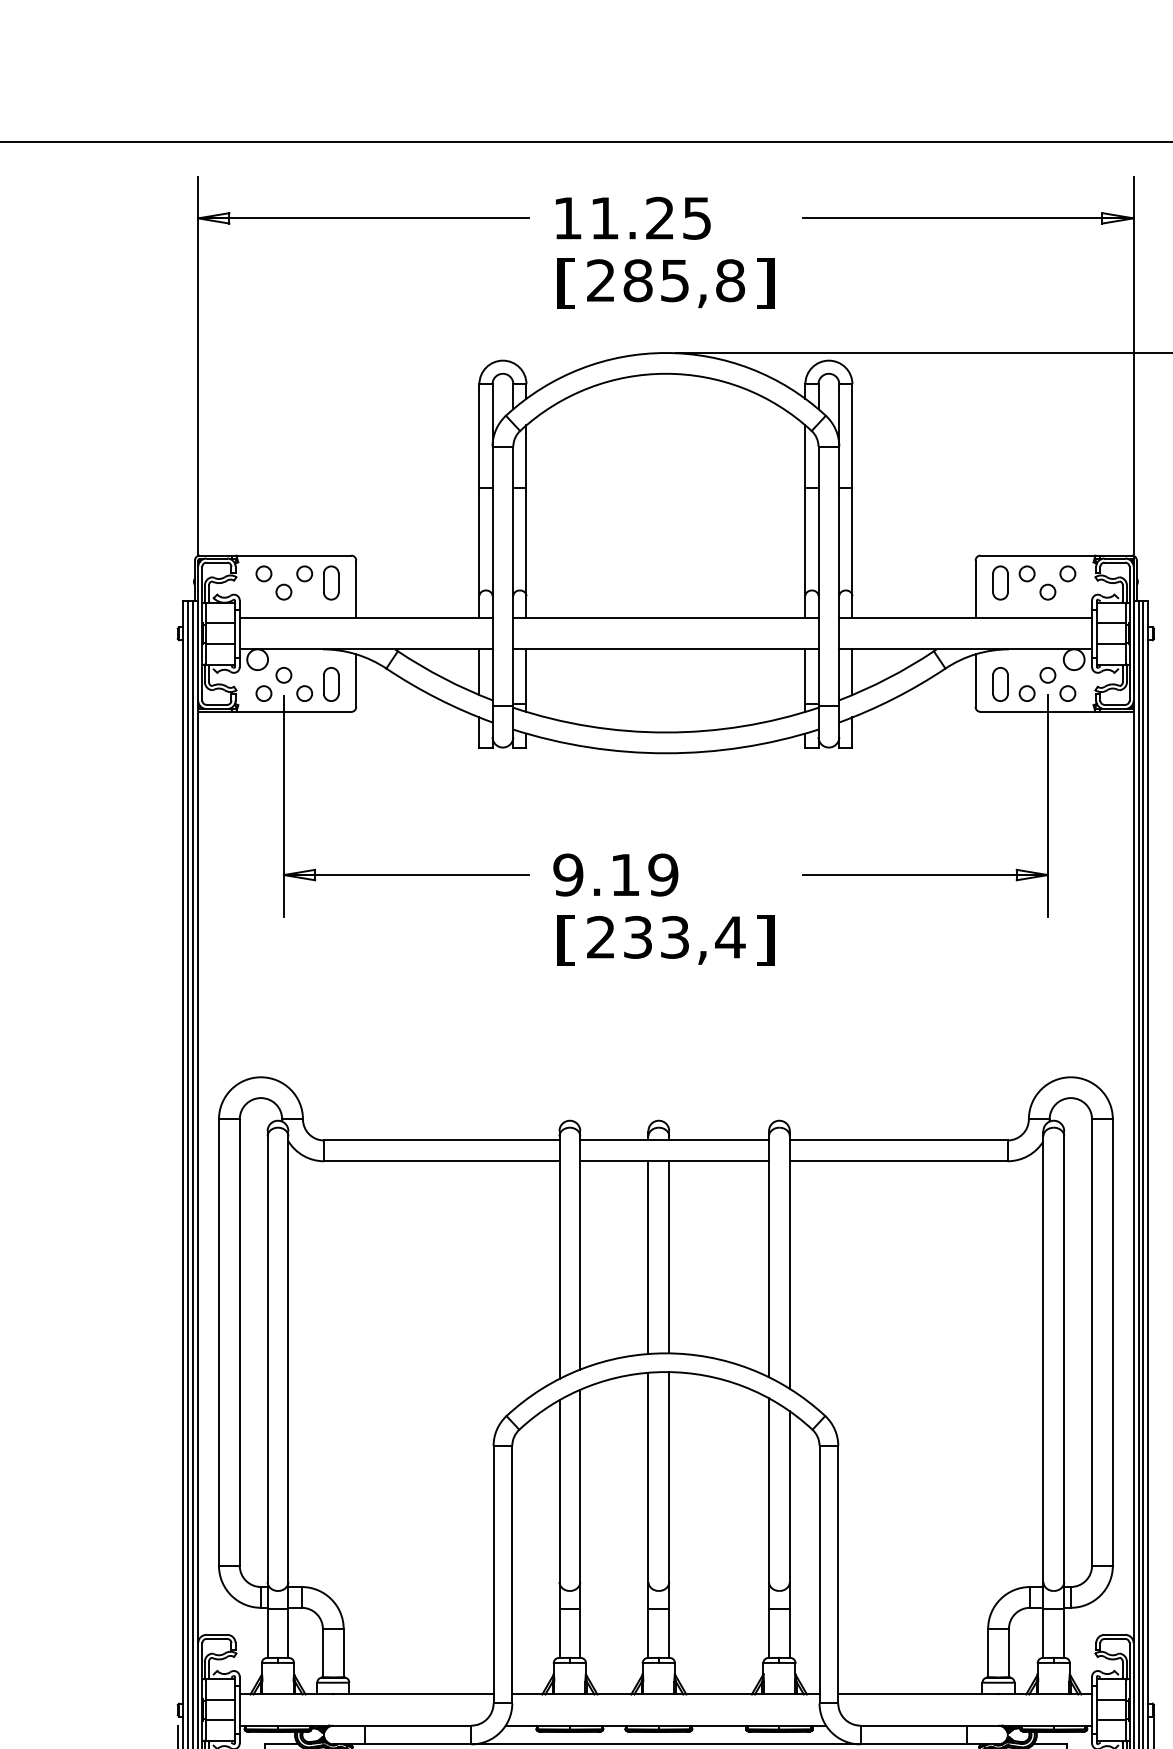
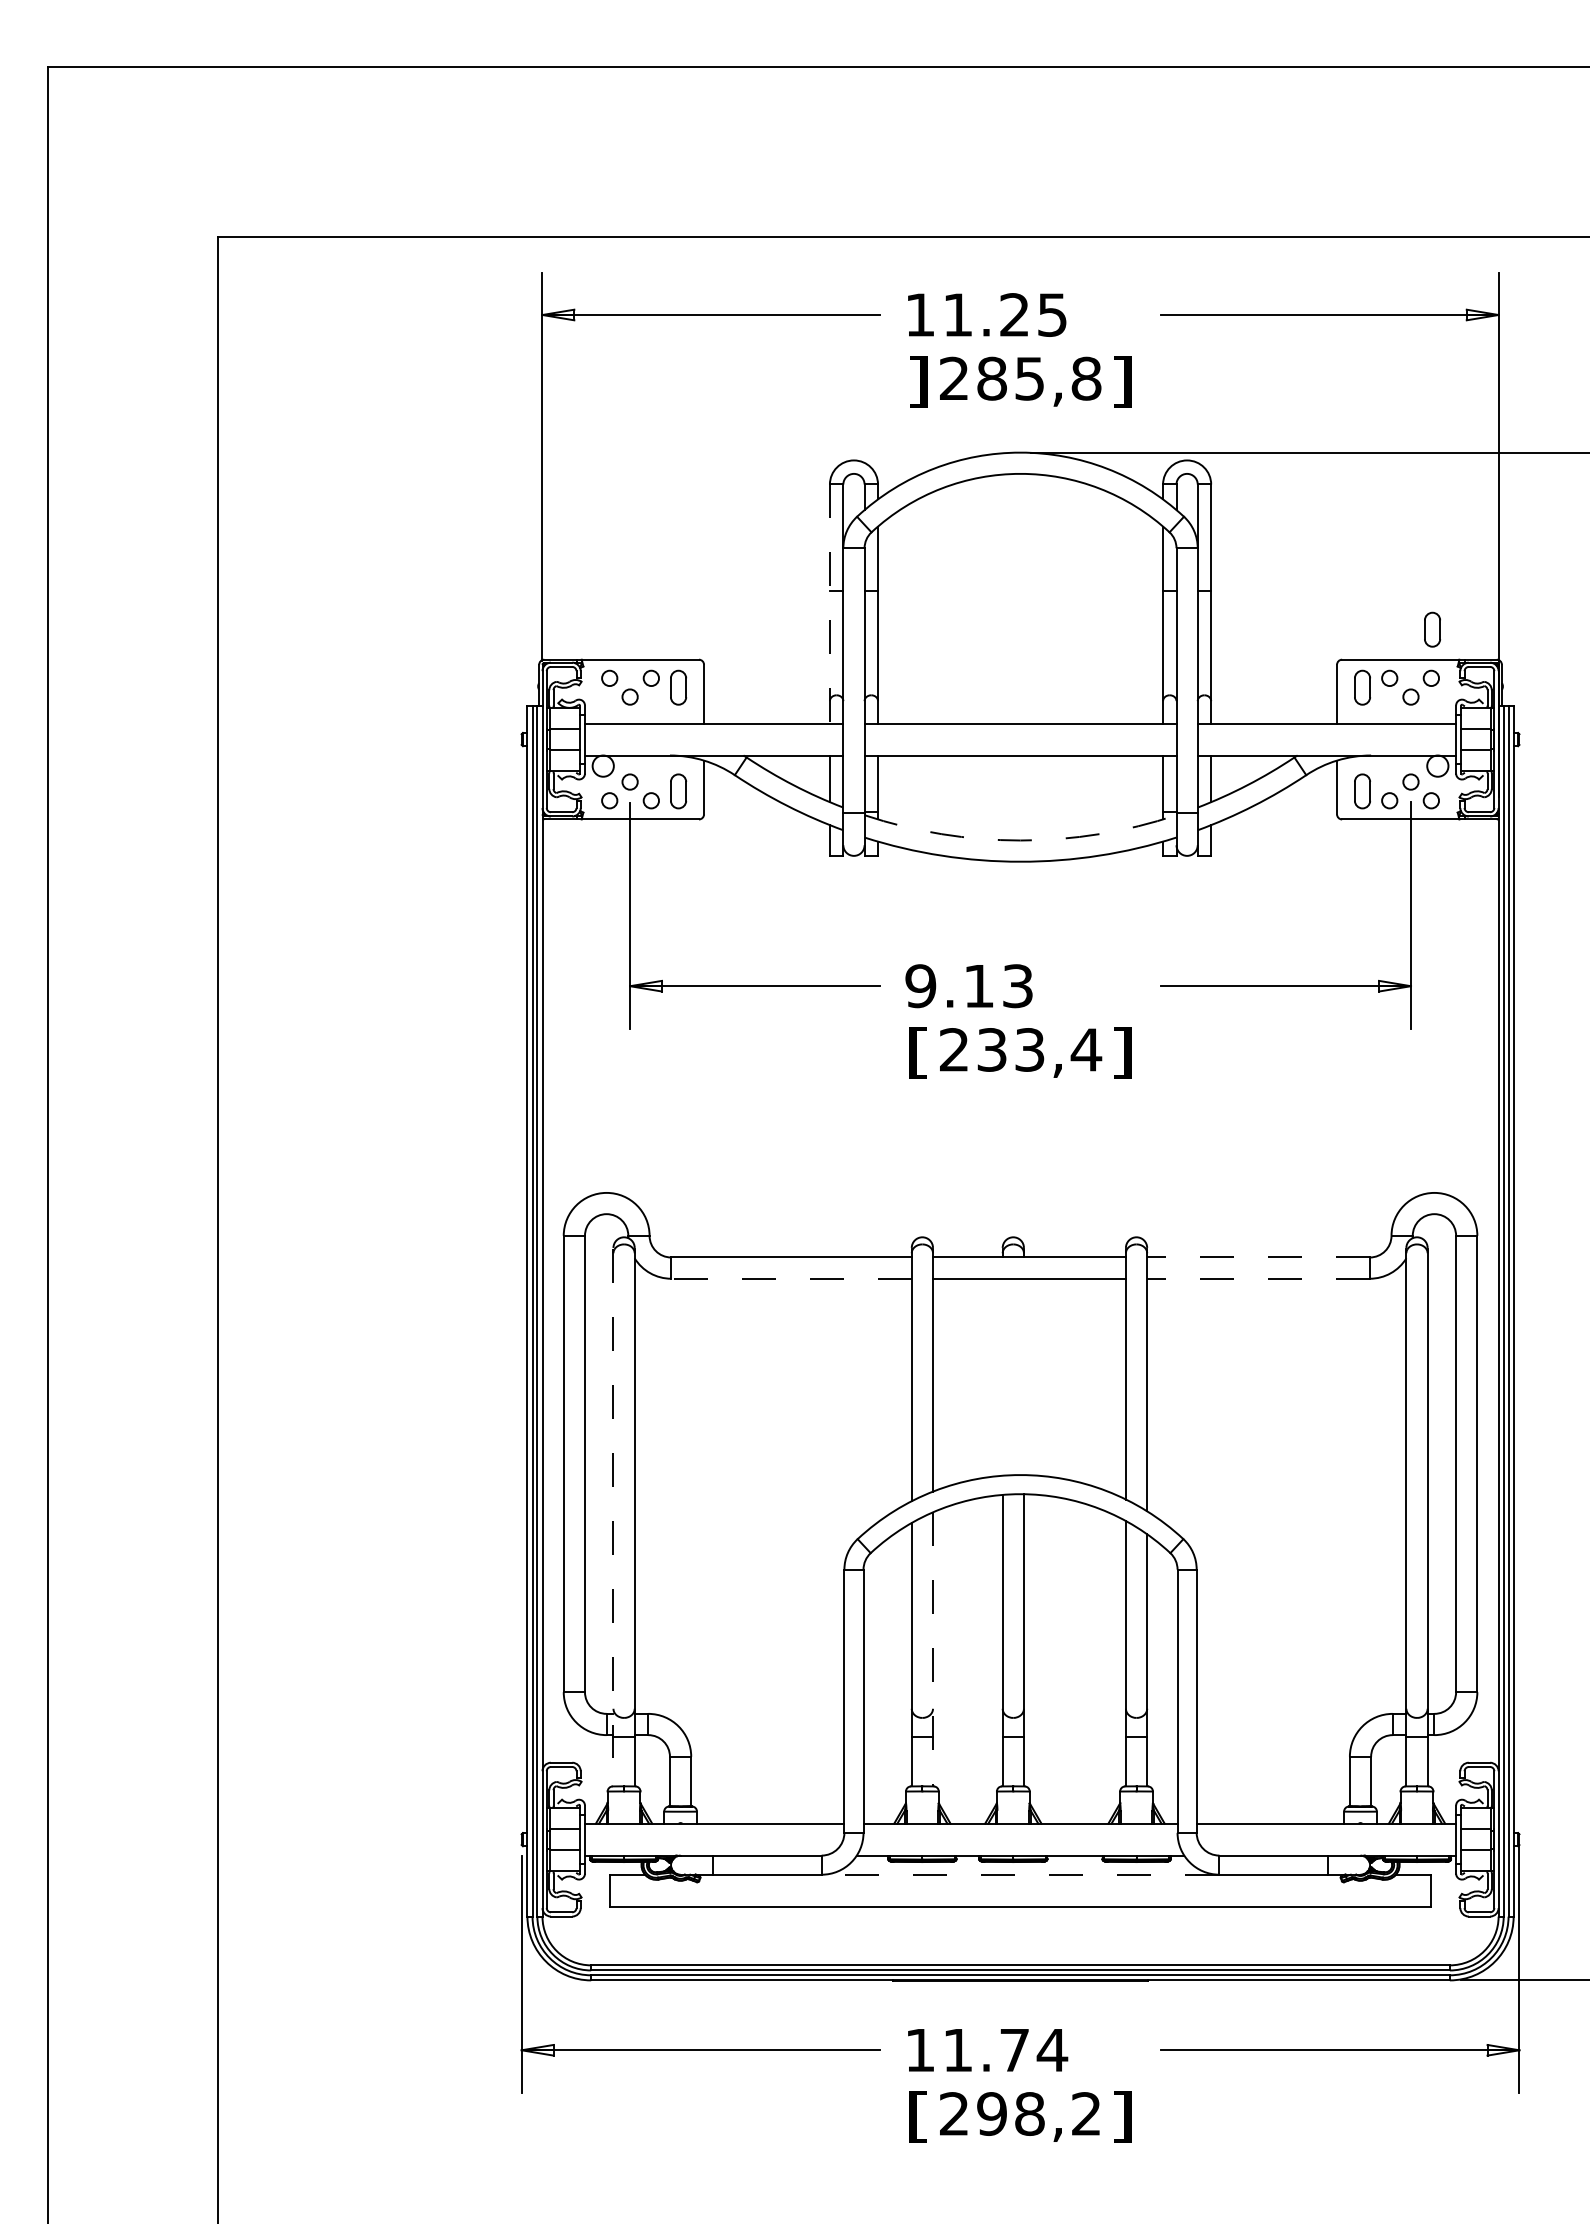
text: (566, 283) -> (918, 381), [ -> ]
line: (479, 501) -> (829, 604), solid -> dashed
part: (1068, 526) -> (1432, 629), added
arc: (665, 732) -> (1020, 840), solid -> dashed
text: (662, 875) -> (1017, 986), 9.19 -> 9.13
line: (898, 1140) -> (1258, 1257), solid -> dashed
line: (441, 1161) -> (791, 1278), solid -> dashed
line: (898, 1161) -> (1258, 1278), solid -> dashed
line: (648, 1256) -> (1002, 1376), removed
line: (668, 1256) -> (1023, 1376), removed
line: (267, 1394) -> (613, 1517), solid -> dashed
line: (580, 1524) -> (933, 1649), solid -> dashed
line: (665, 1744) -> (1020, 1874), solid -> dashed

